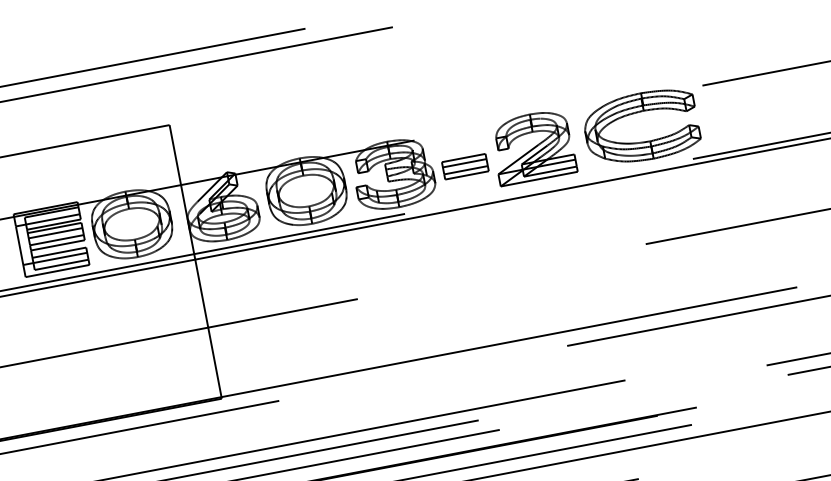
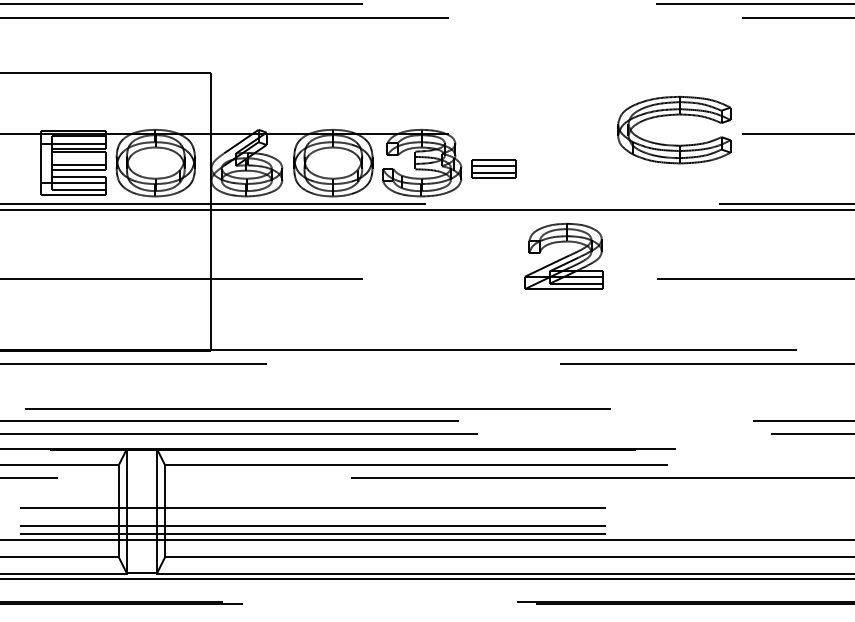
part: (644, 141) -> (674, 144), moved
part: (532, 146) -> (563, 255), moved
line: (55, 233) -> (78, 157), removed

